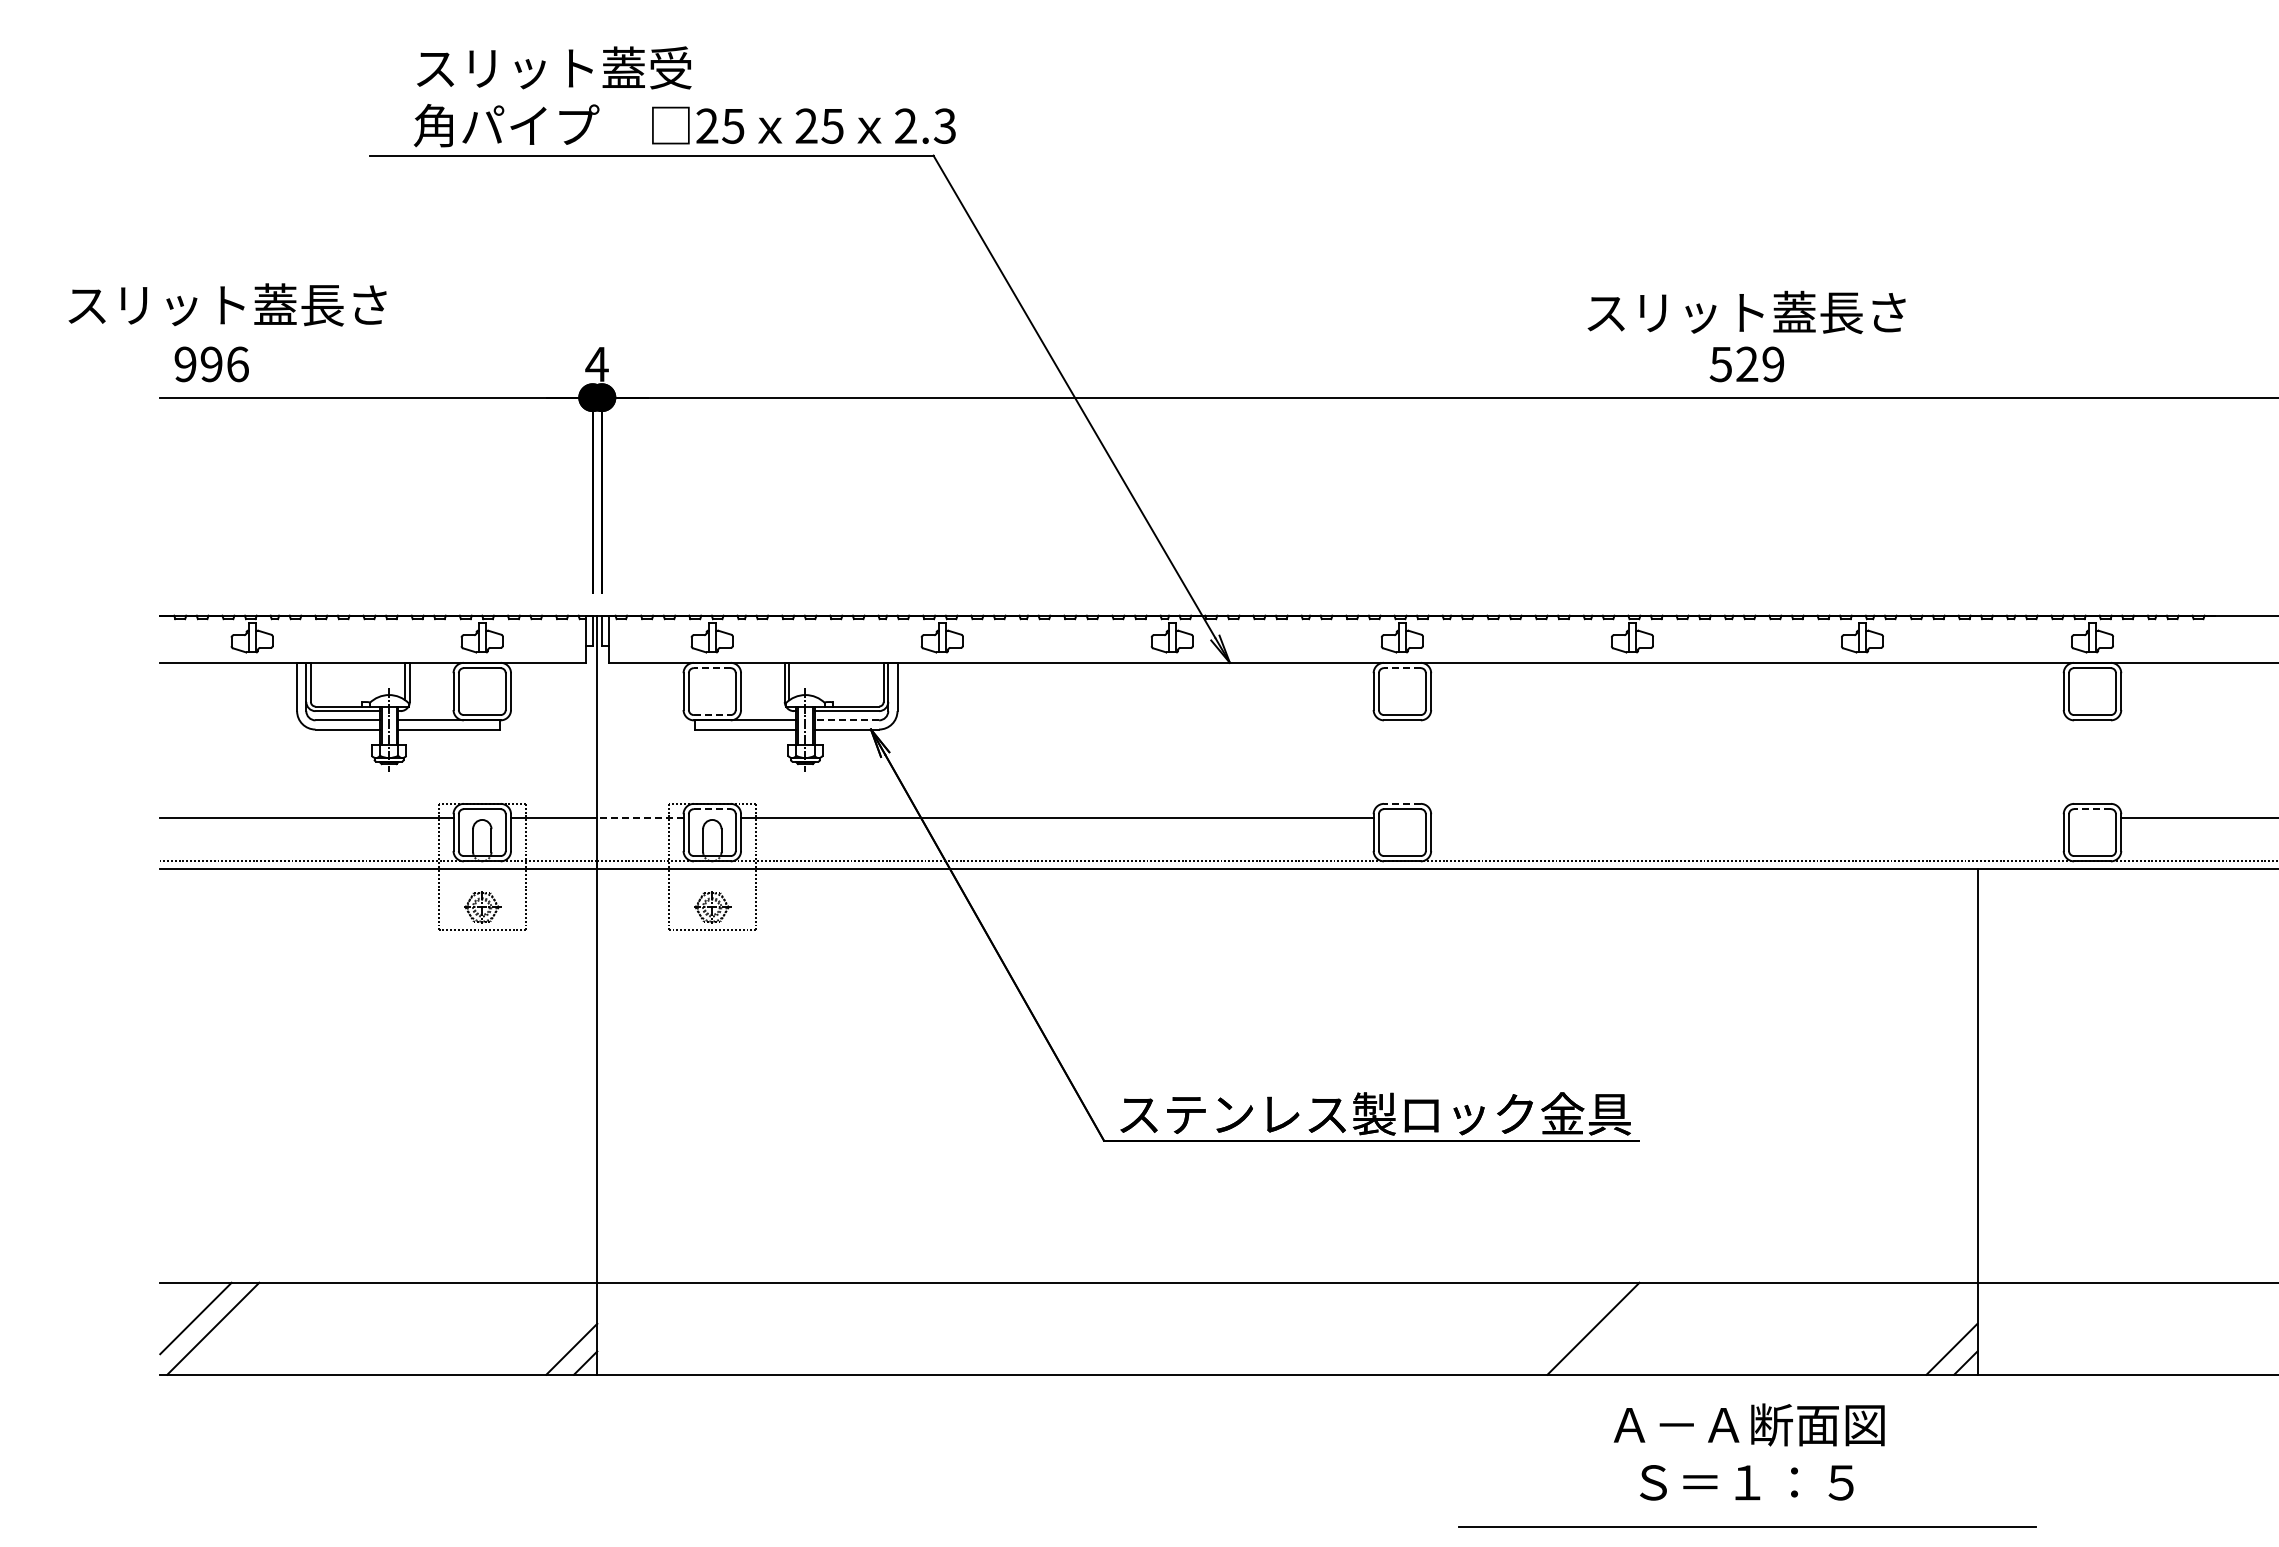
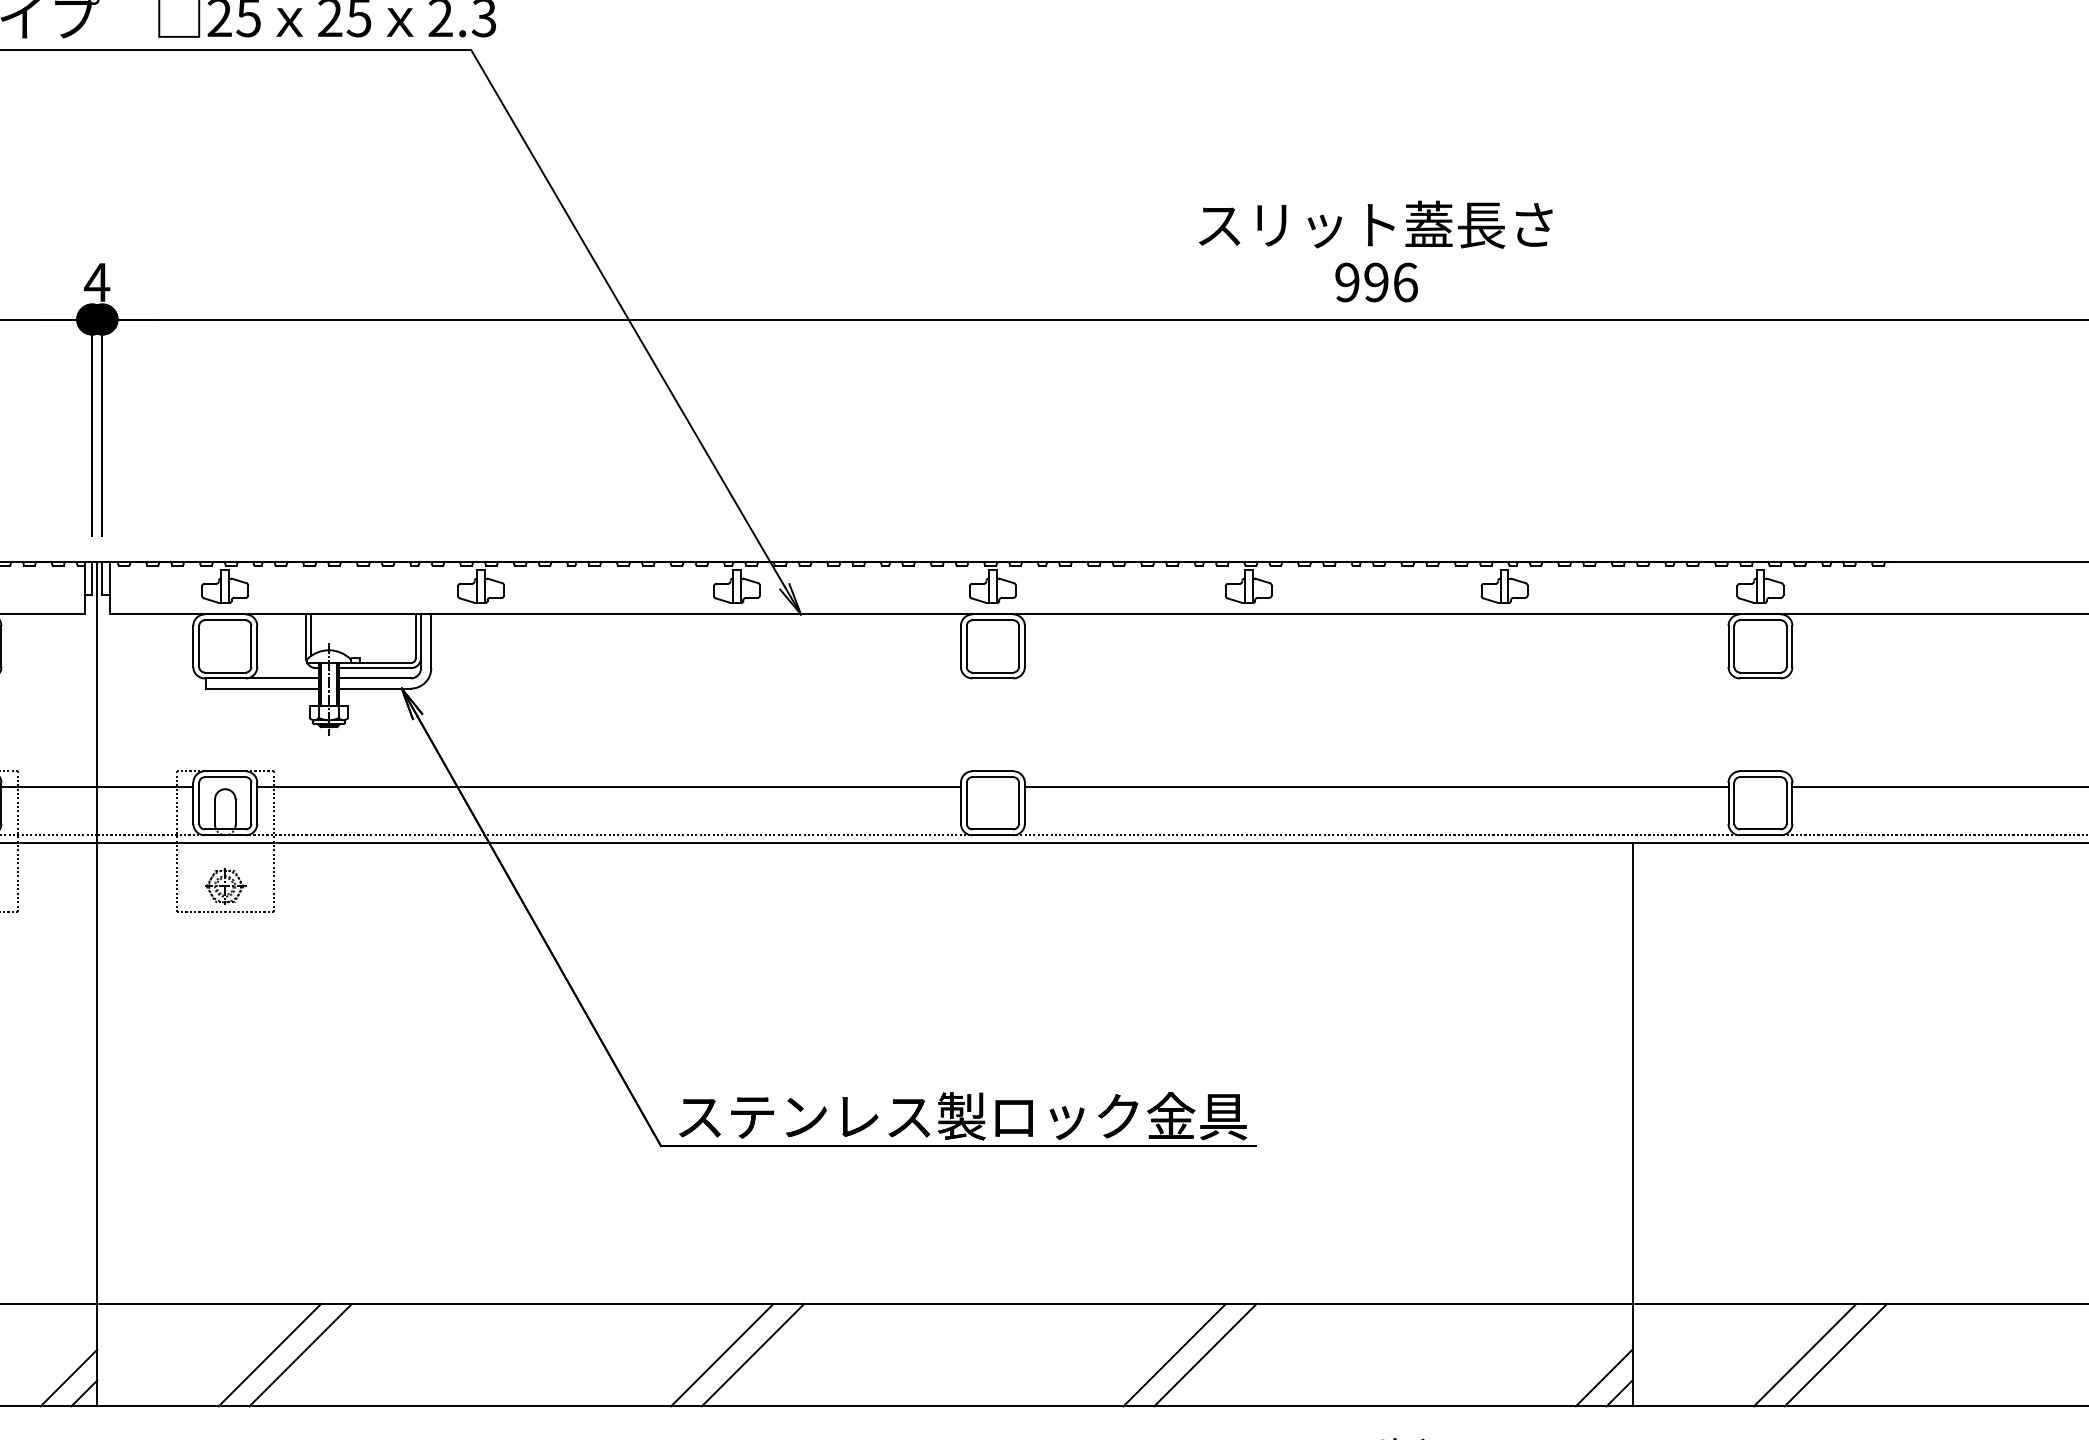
text: (1746, 364) -> (1375, 282), 529 -> 996
line: (711, 668) -> (224, 620), dashed -> solid
line: (1401, 668) -> (991, 620), dashed -> solid
line: (712, 715) -> (225, 673), dashed -> solid
line: (846, 720) -> (374, 678), dashed -> solid
line: (1401, 803) -> (991, 770), dashed -> solid
line: (712, 809) -> (225, 777), dashed -> solid
line: (2092, 809) -> (1760, 777), dashed -> solid
line: (639, 818) -> (144, 787), dashed -> solid
line: (1747, 818) -> (1376, 787), added
line: (752, 1328) -> (269, 1354), added
line: (780, 1328) -> (301, 1354), added
line: (1159, 1328) -> (722, 1354), added
line: (1186, 1328) -> (752, 1354), added
line: (1565, 1328) -> (1174, 1354), added
line: (2132, 1328) -> (1804, 1354), added
line: (2160, 1328) -> (1836, 1354), added

